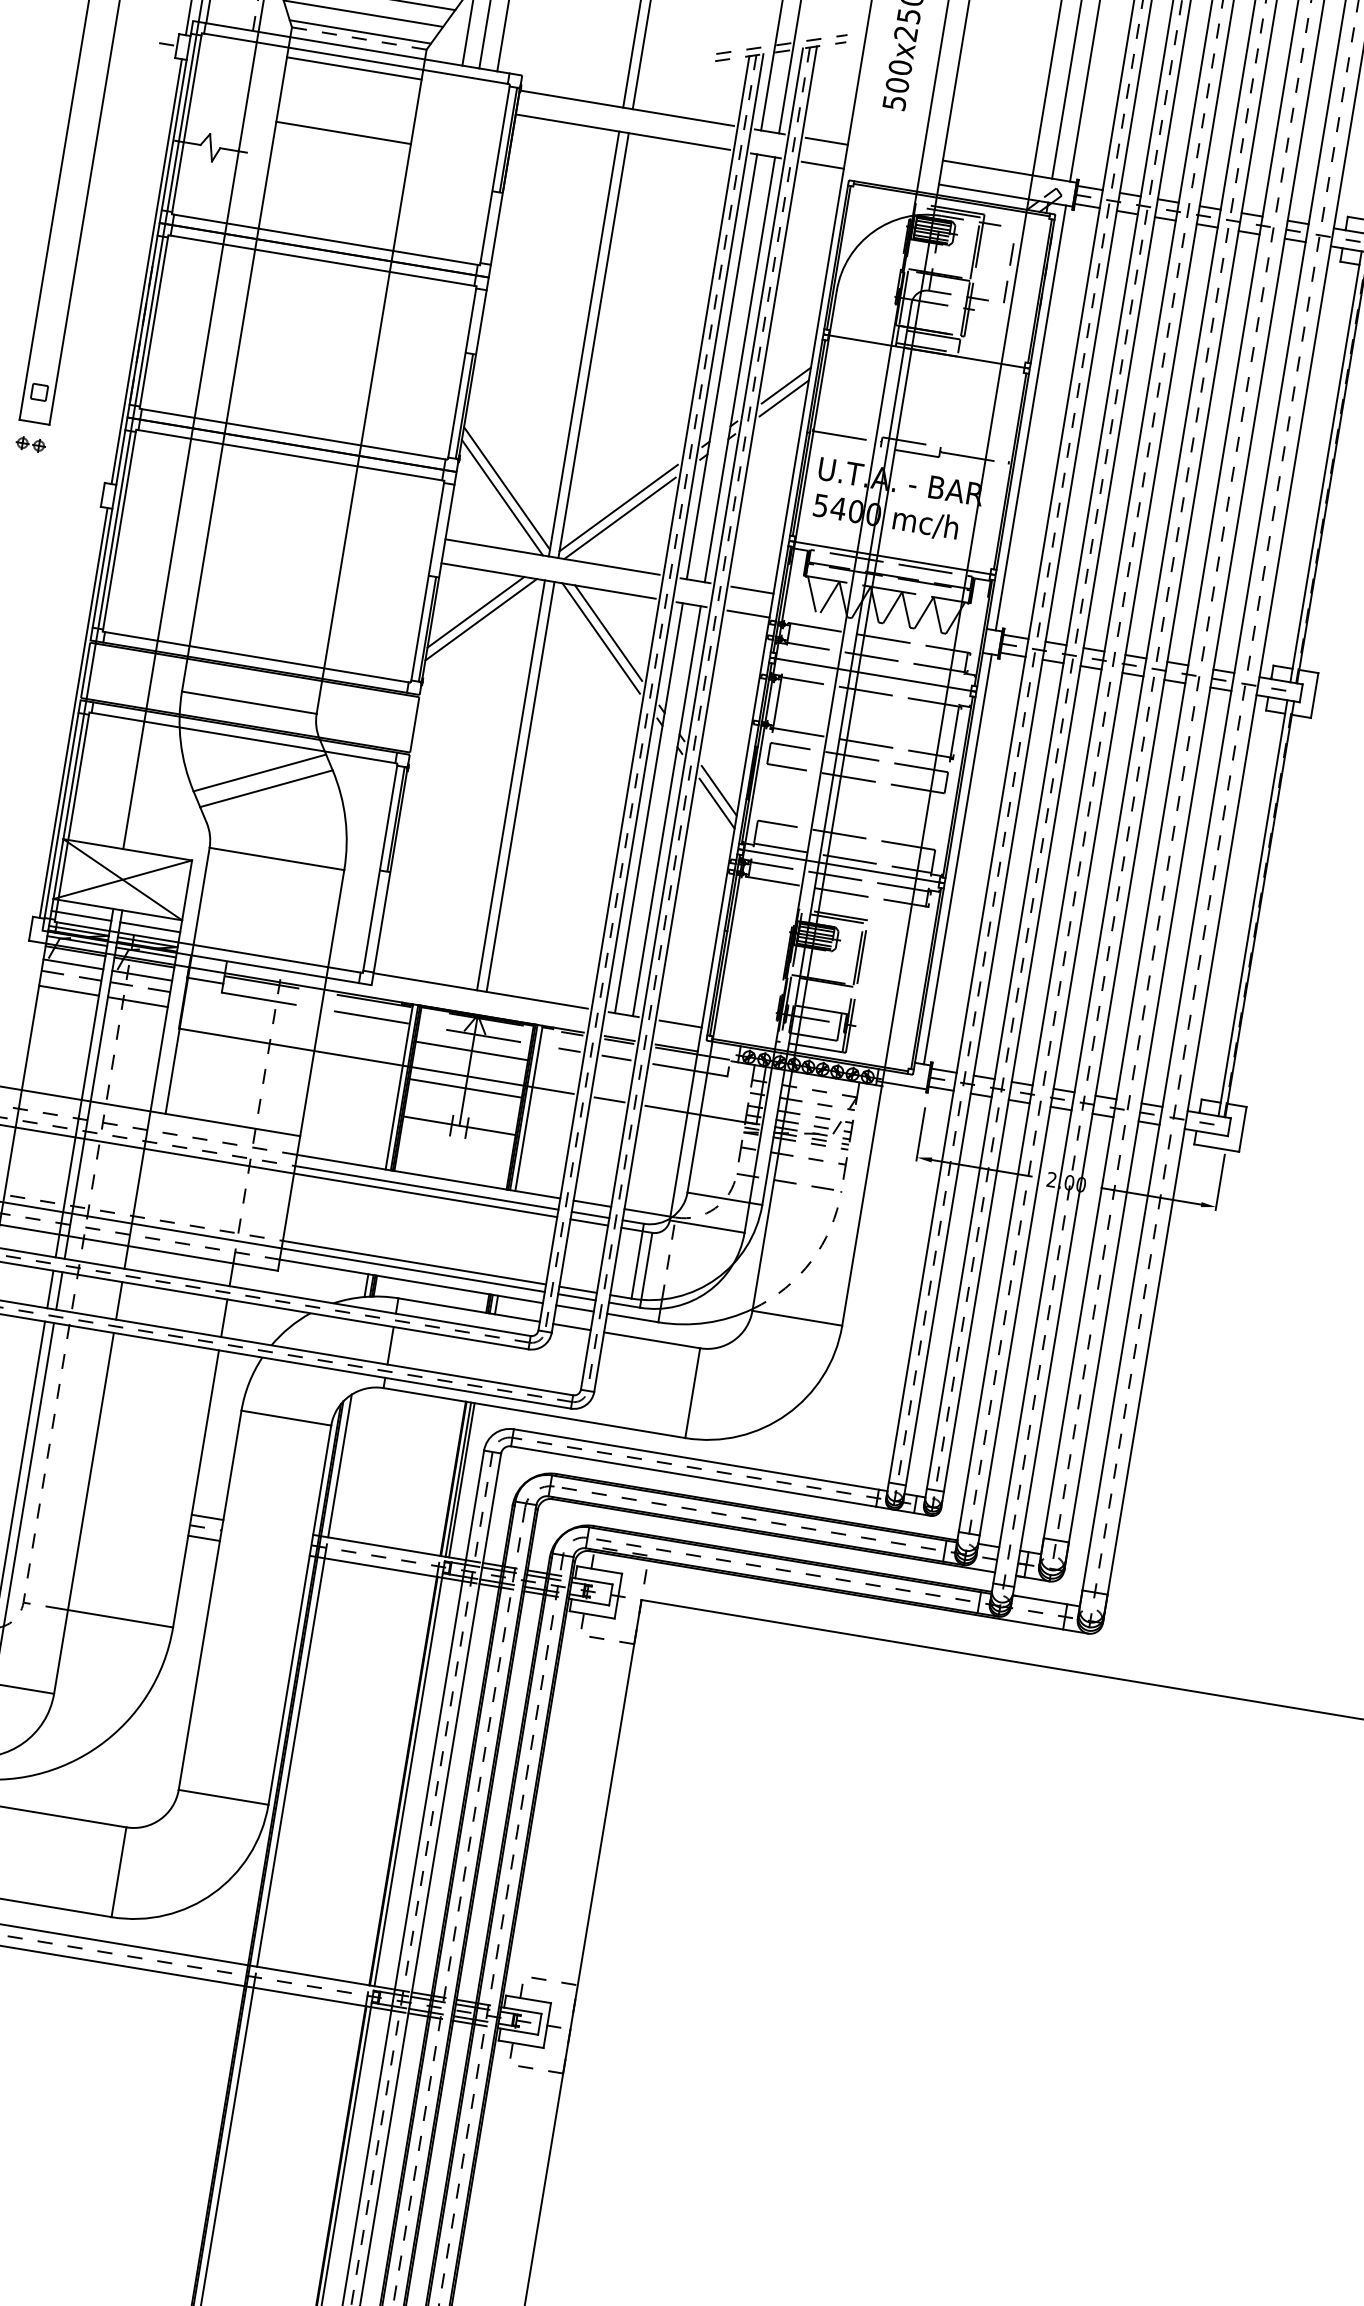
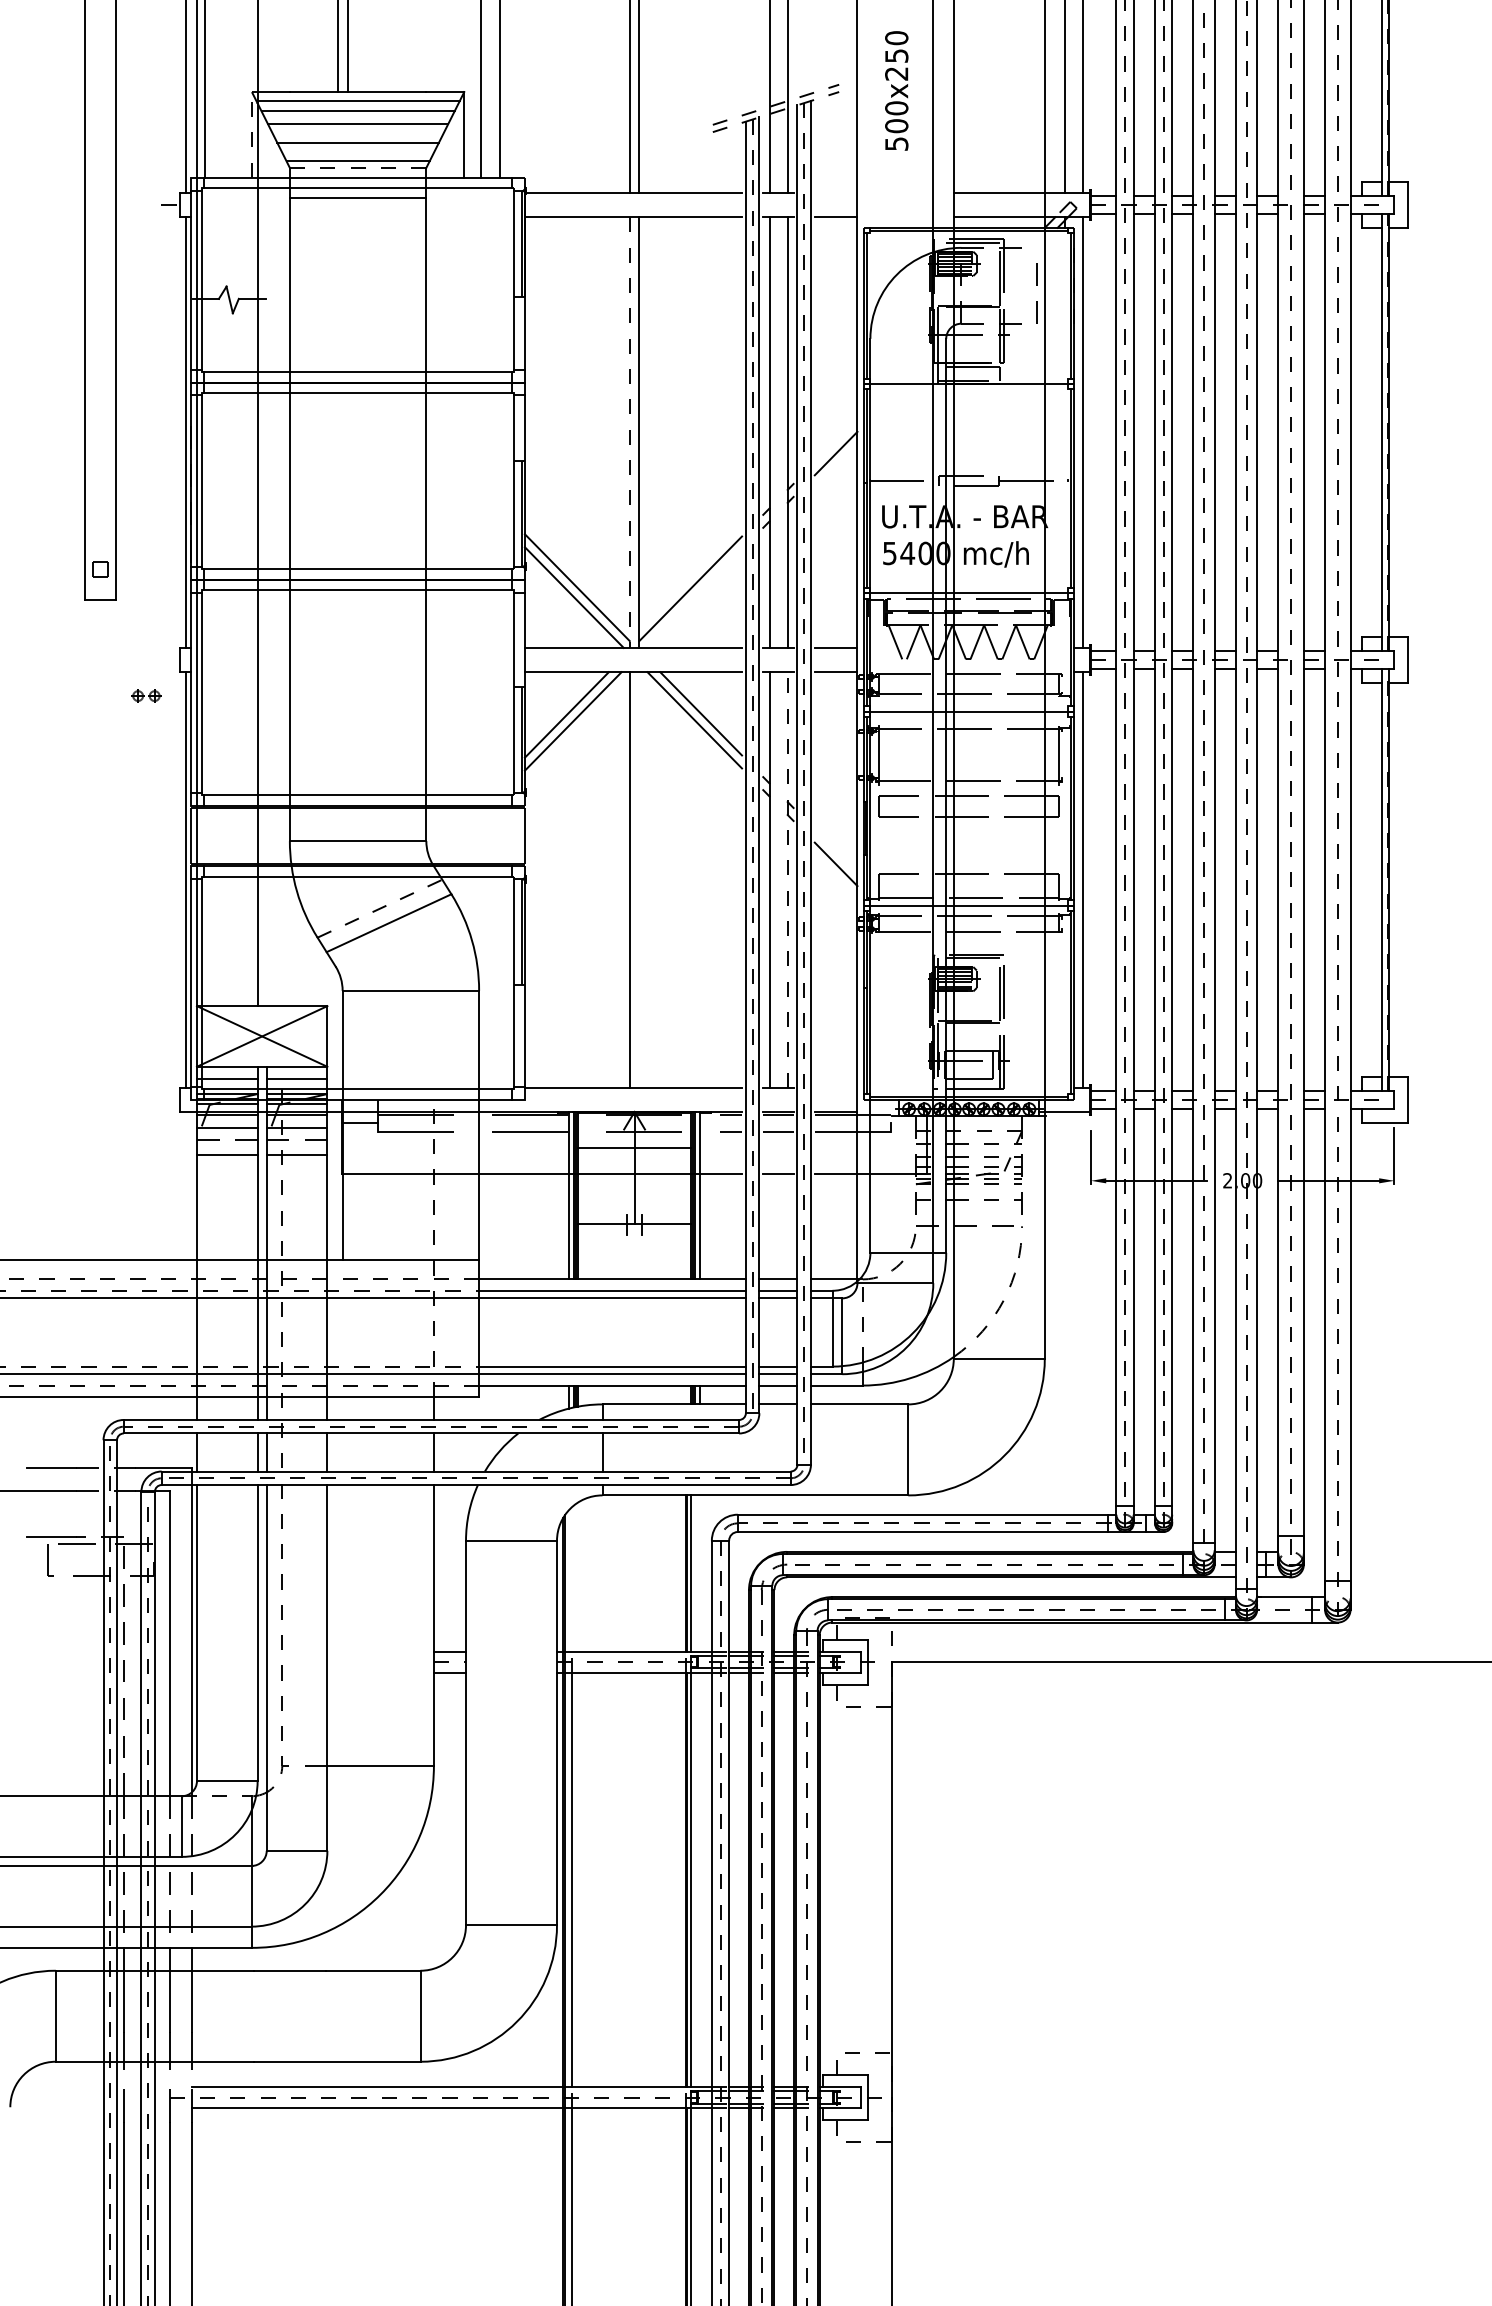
line: (343, 132) -> (357, 263), removed
line: (826, 140) -> (835, 192), removed
line: (583, 344) -> (629, 433), solid -> dashed
line: (785, 385) -> (835, 440), removed
part: (31, 443) -> (146, 695), moved
line: (619, 518) -> (693, 598), removed
line: (259, 772) -> (379, 908), solid -> dashed
line: (520, 786) -> (639, 879), removed
line: (718, 790) -> (835, 851), removed
line: (666, 810) -> (787, 879), solid -> dashed
line: (680, 1023) -> (835, 1087), removed
line: (465, 1088) -> (634, 1186), removed
line: (340, 1465) -> (572, 1578), removed
line: (461, 1480) -> (694, 1573), removed

